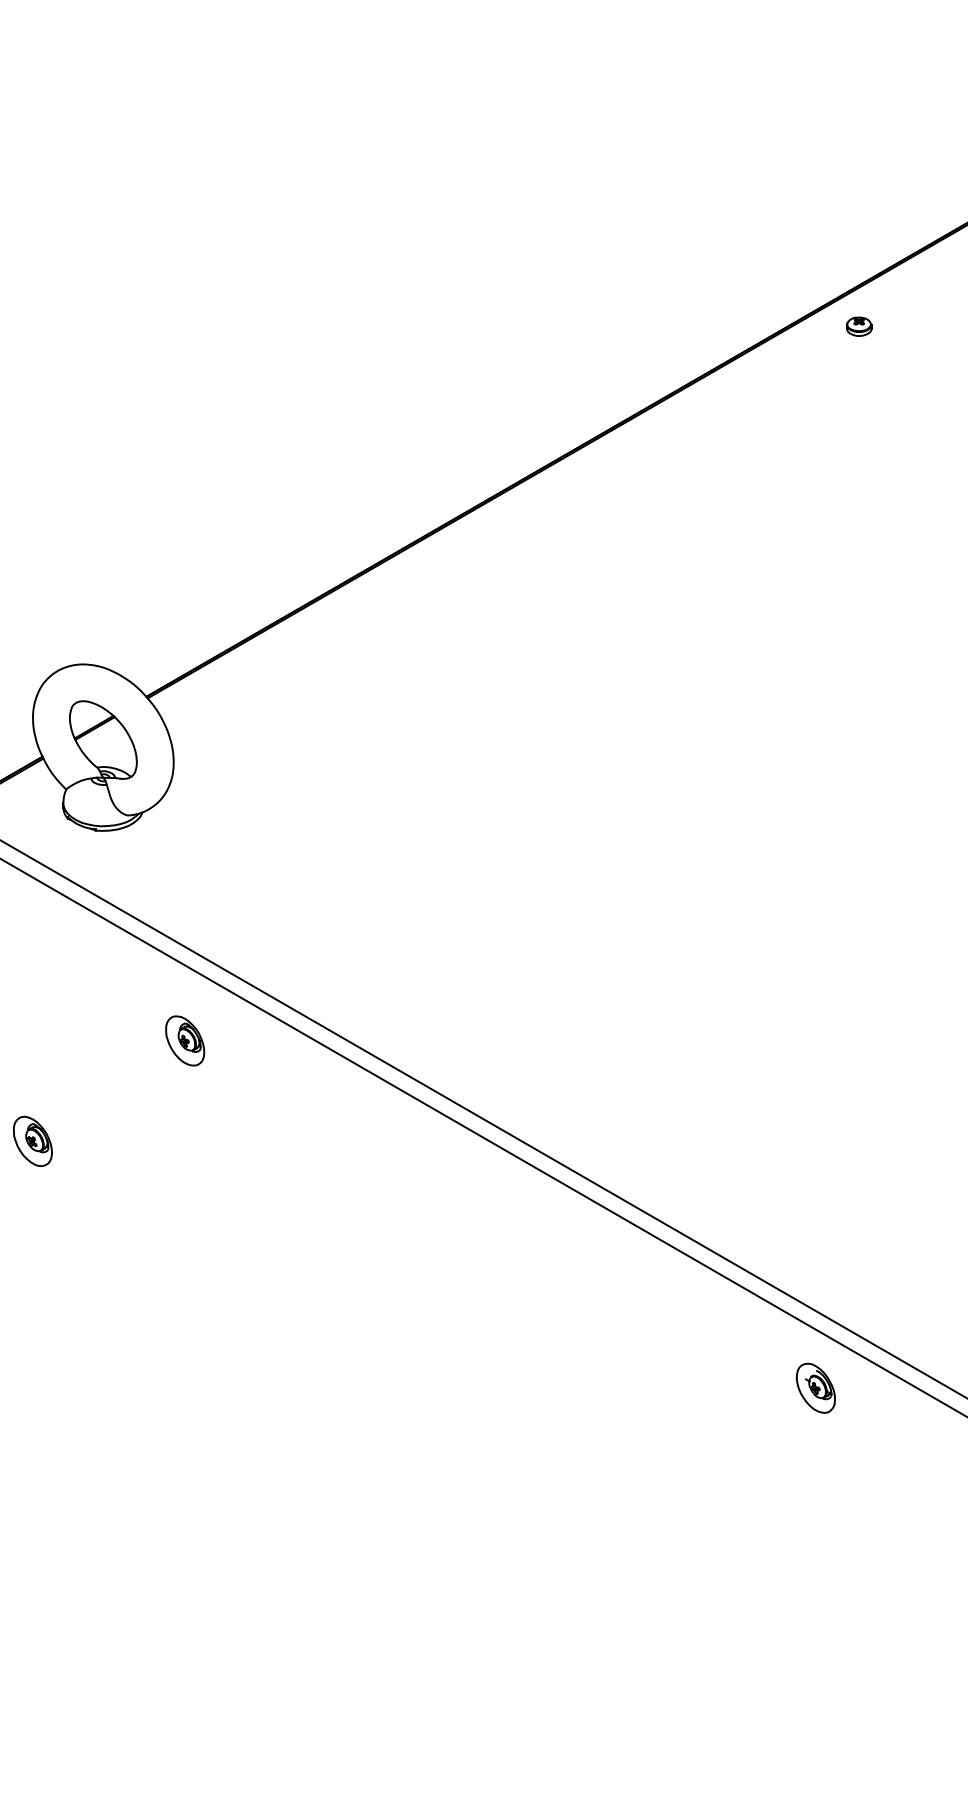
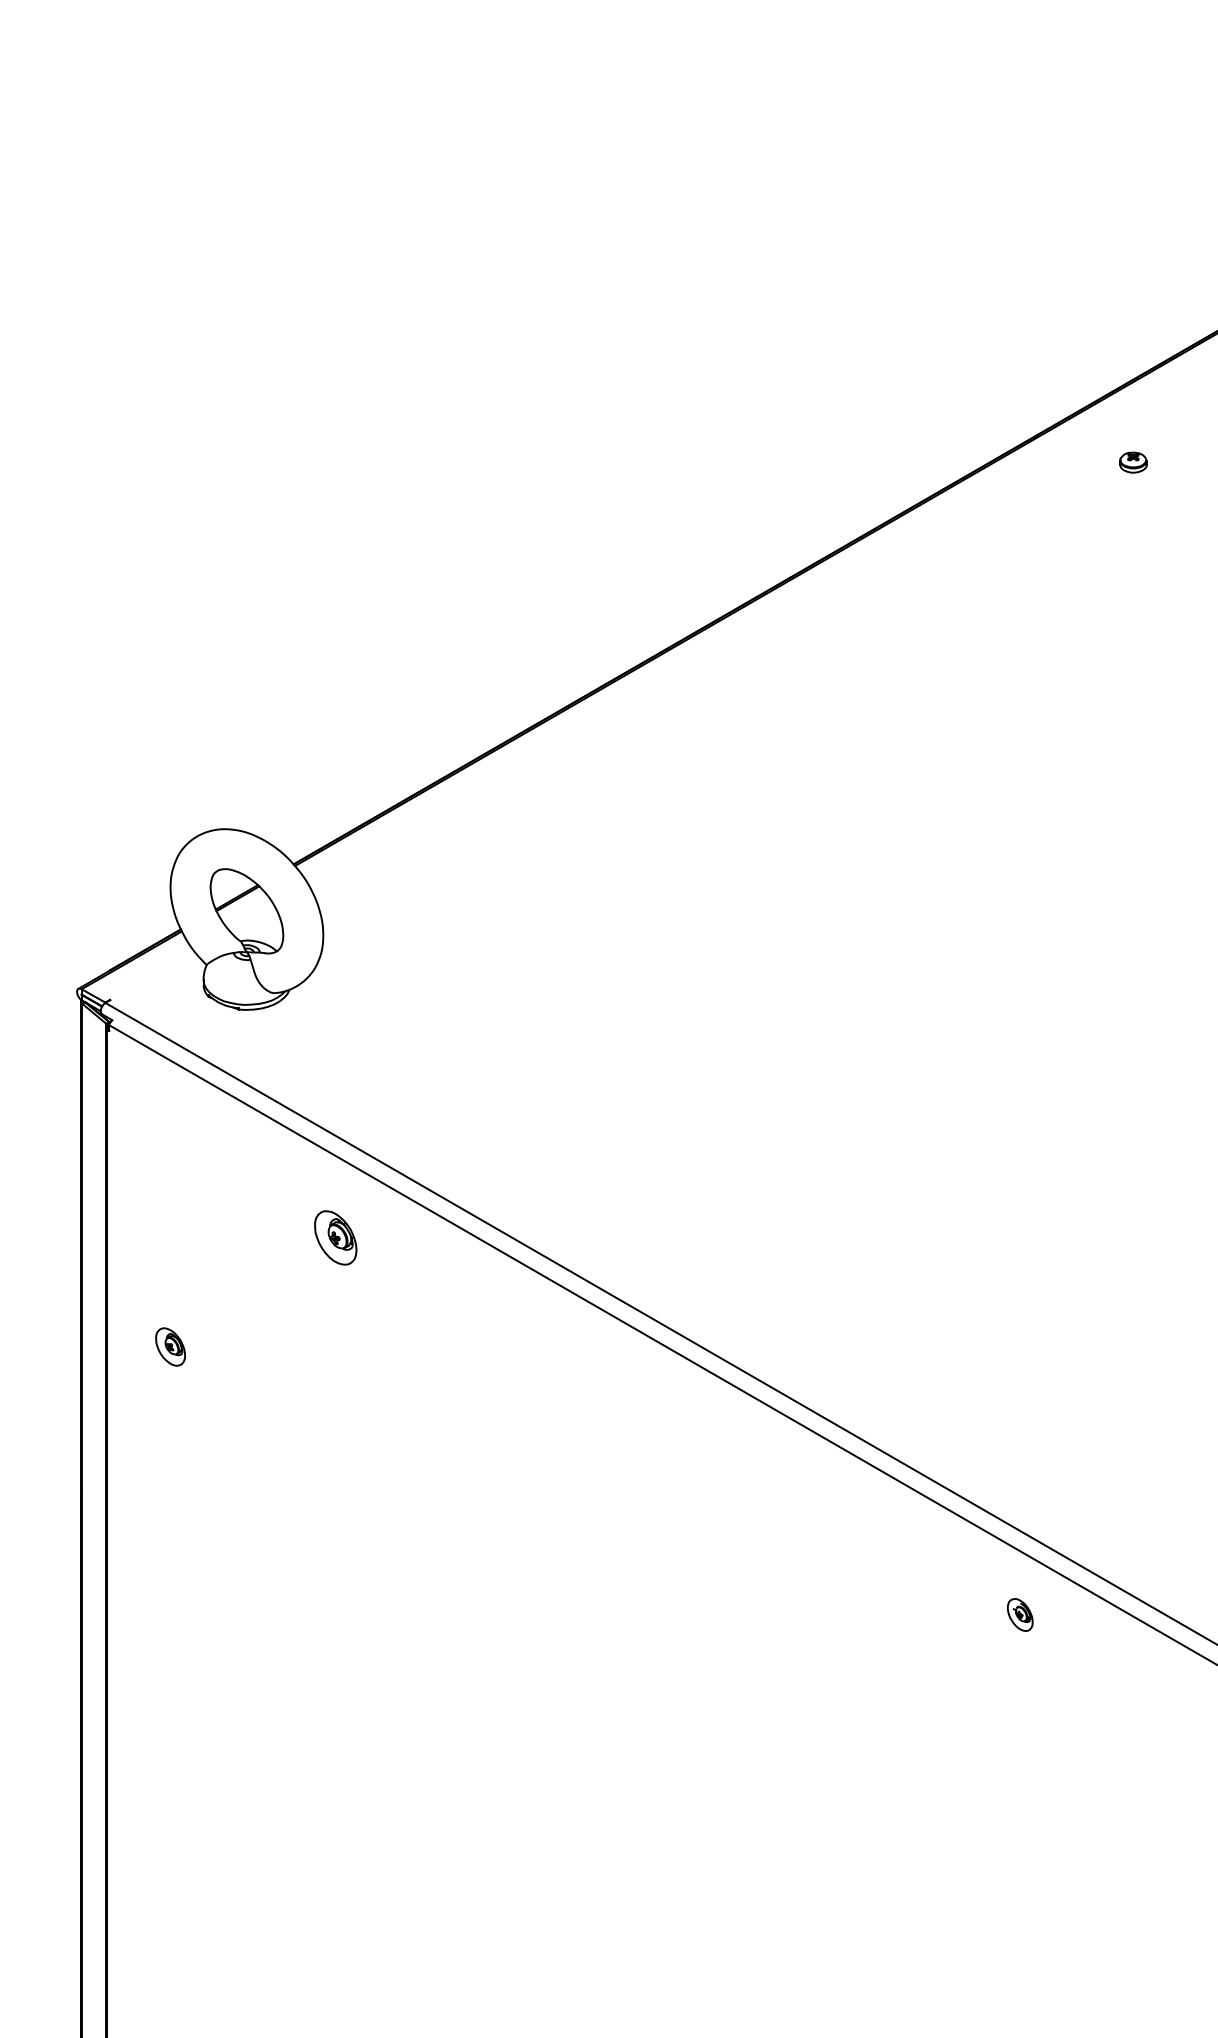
part: (859, 326) -> (1133, 462), moved
part: (32, 1140) -> (170, 1346), size x0.7
part: (815, 1387) -> (1019, 1614), size x0.6

